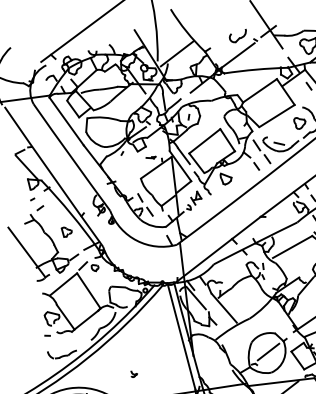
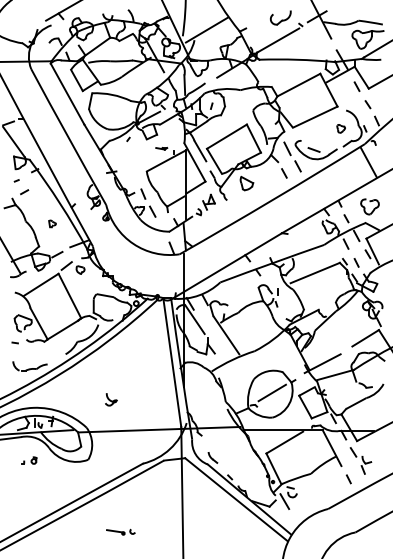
part: (299, 123) -> (340, 128), size x0.6
part: (66, 231) -> (52, 223), size x0.6
part: (134, 373) -> (111, 399), size x1.6

